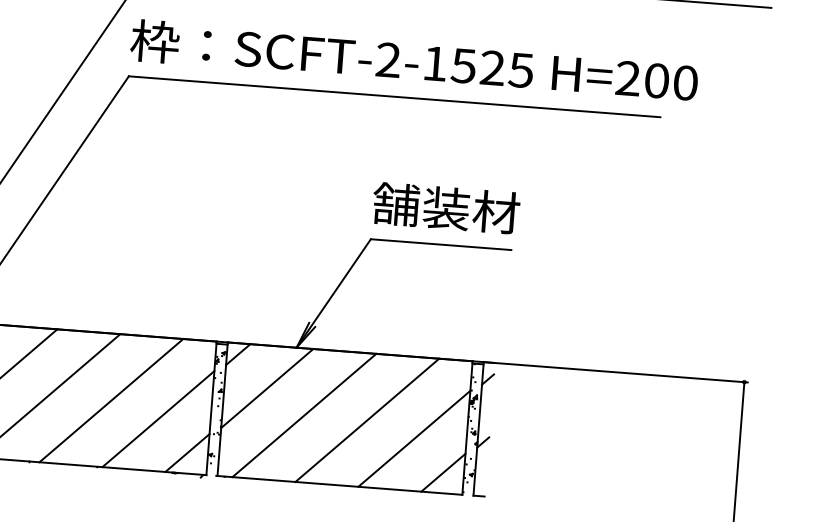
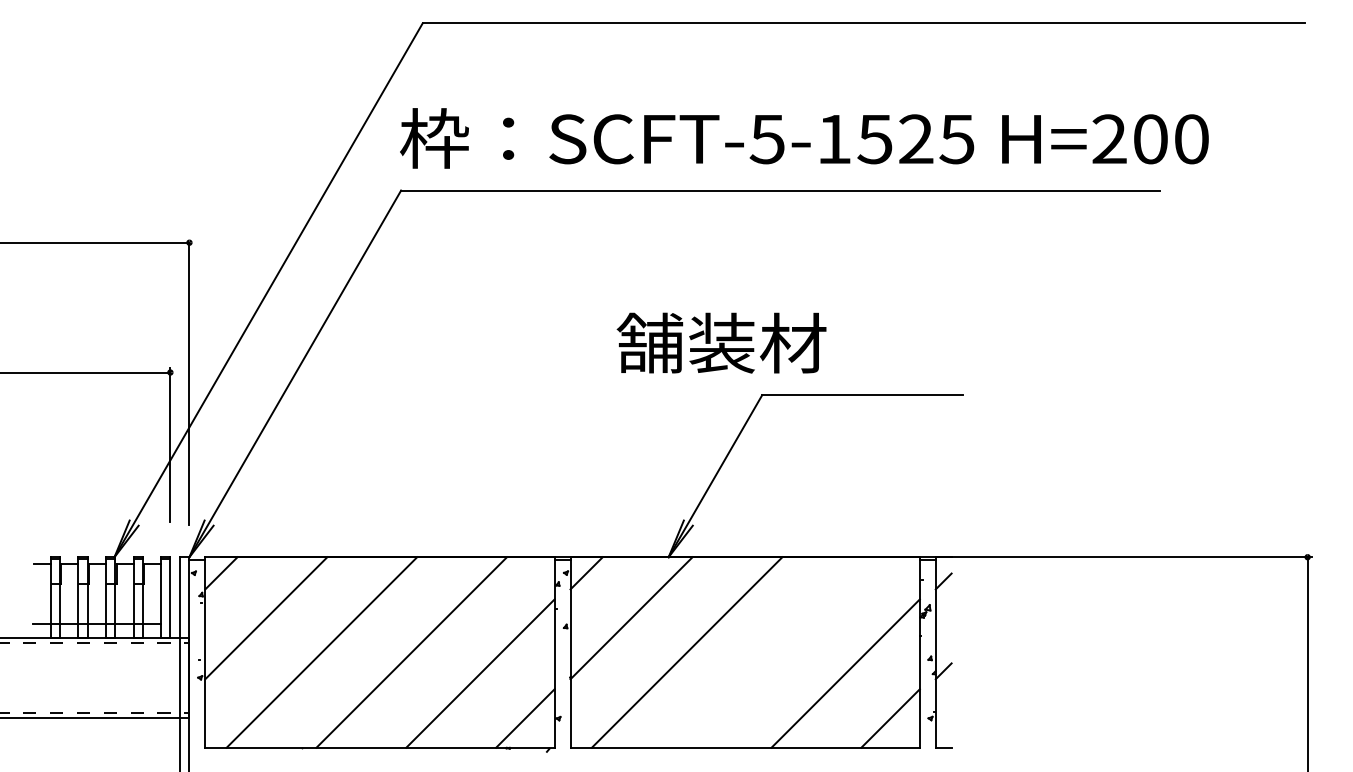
text: (387, 60) -> (766, 139), SCFT-2-1525 -> SCFT-5-1525
text: (446, 207) -> (721, 342), moved
line: (367, 420) -> (776, 652), removed

